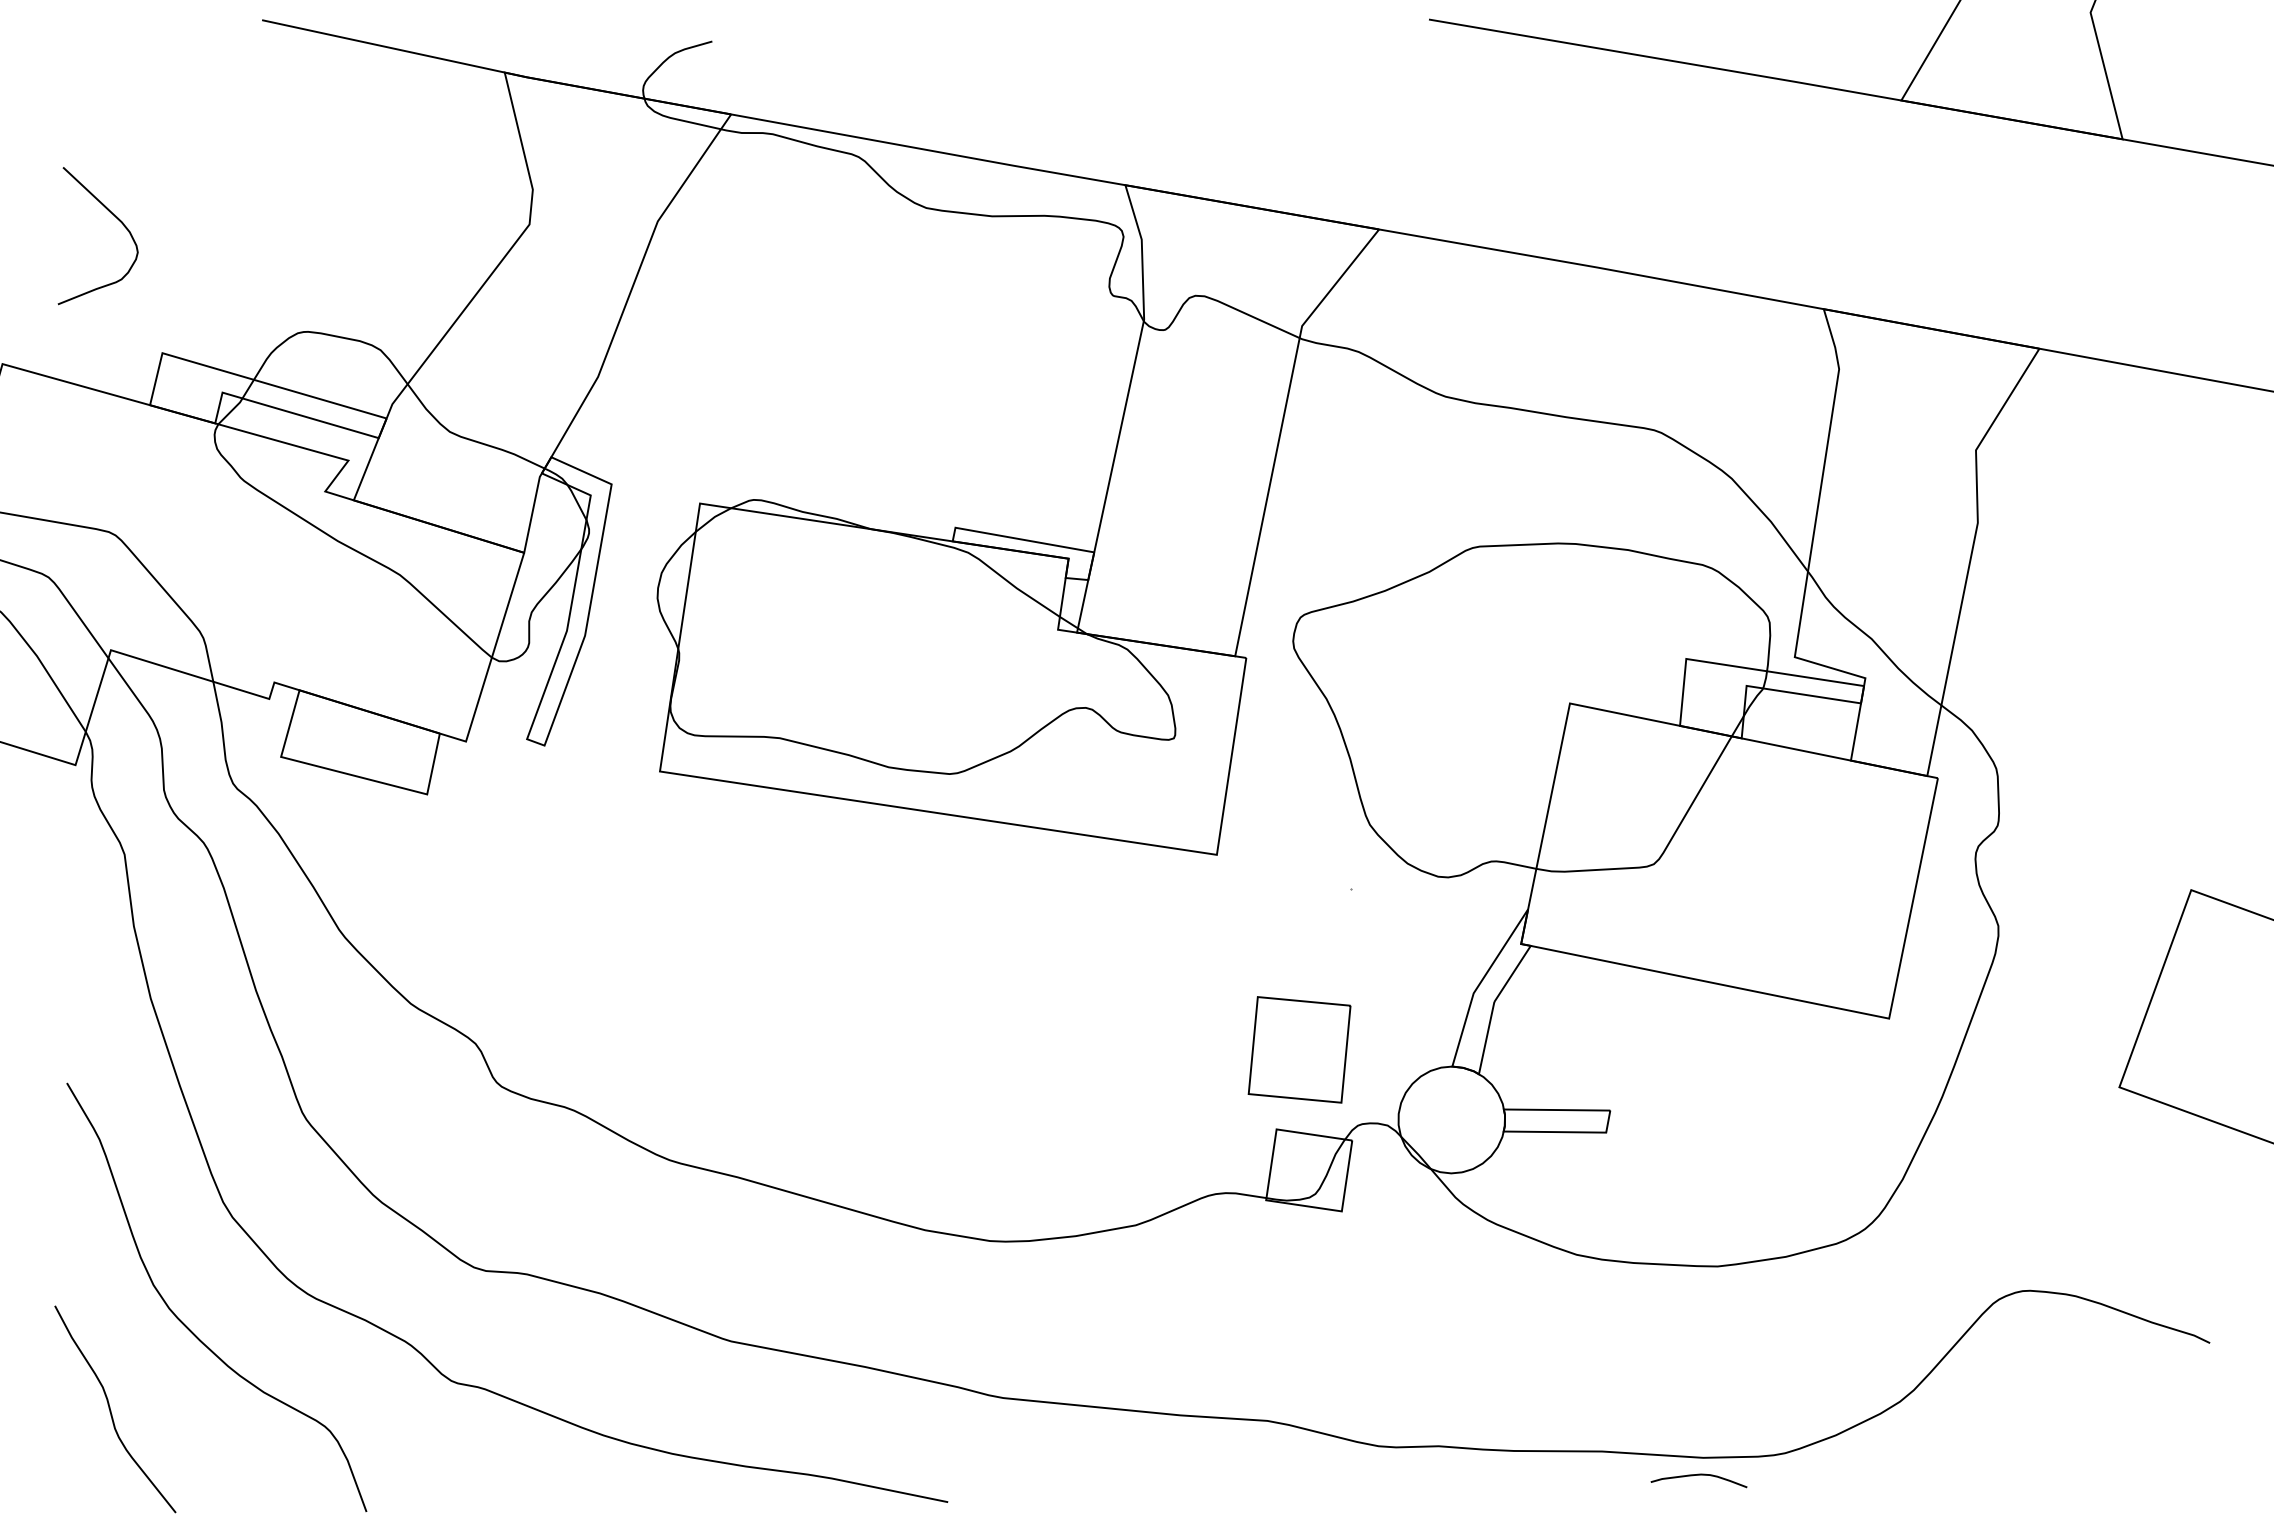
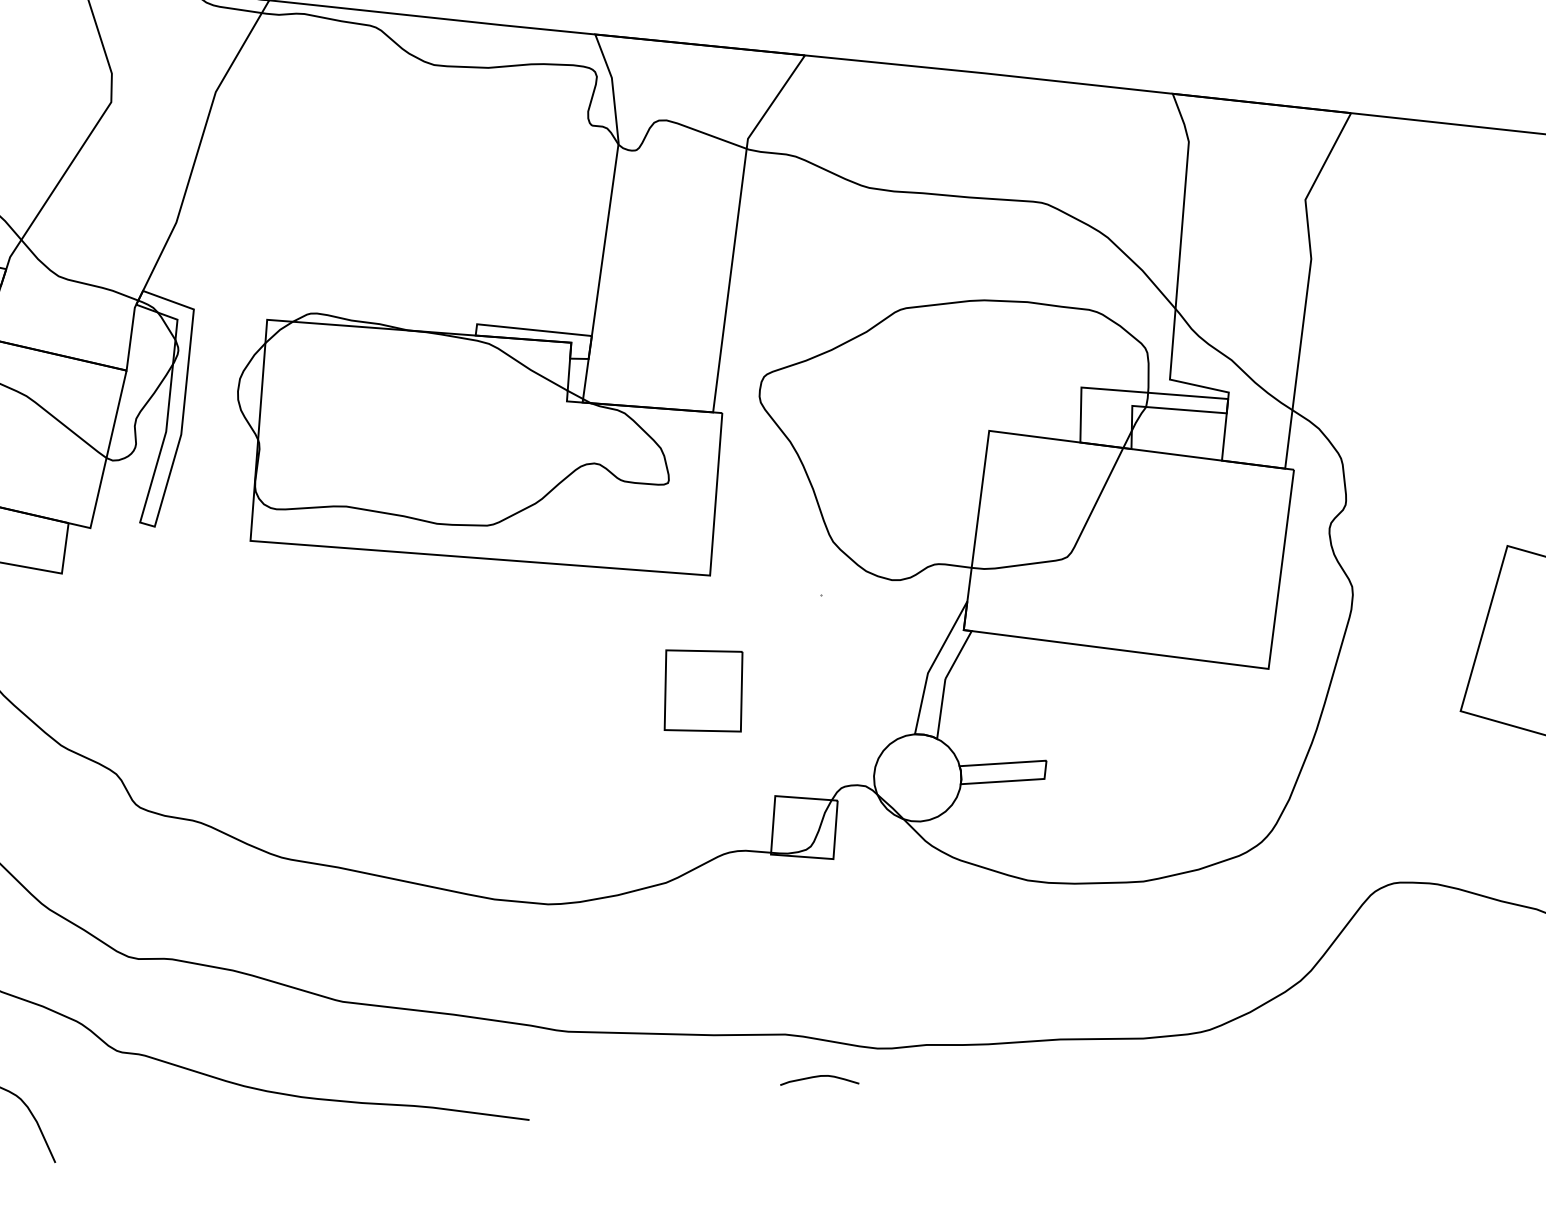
part: (1299, 1049) -> (703, 690), moved
curve: (1698, 1475) -> (818, 1076), moved

